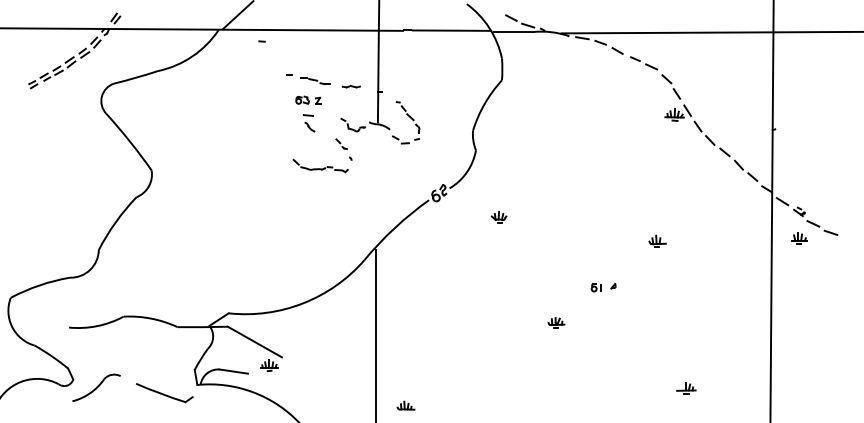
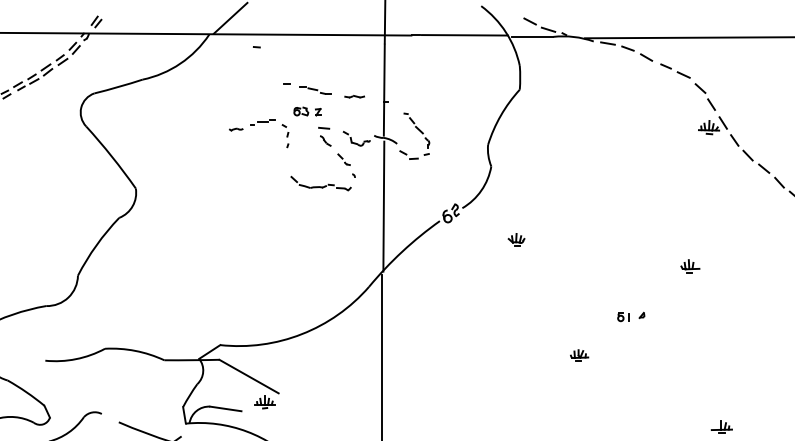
part: (260, 113) -> (255, 126), added
part: (308, 123) -> (324, 137), moved
line: (377, 186) -> (383, 206), added

